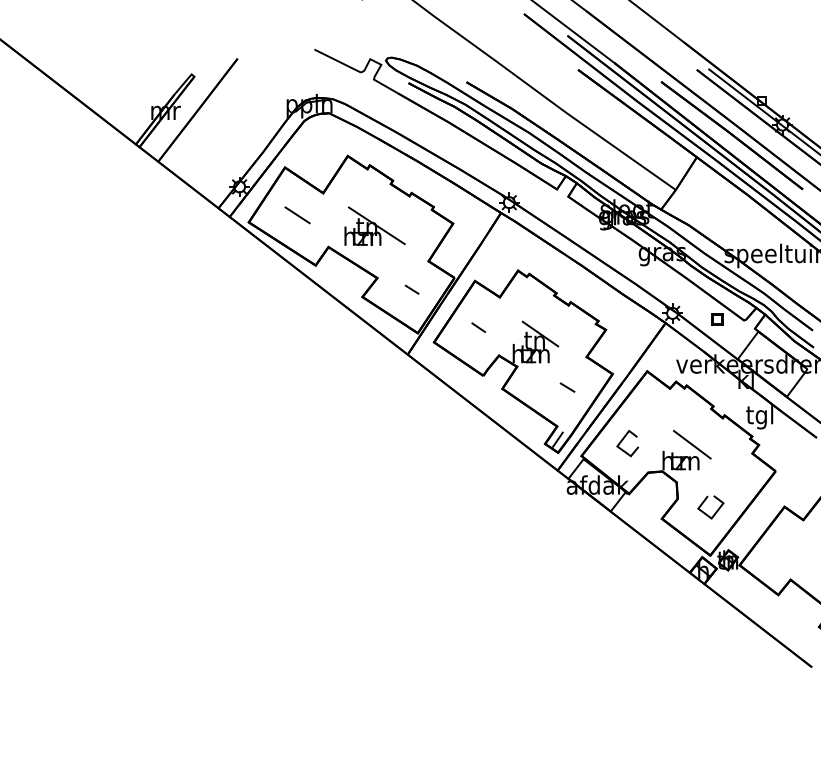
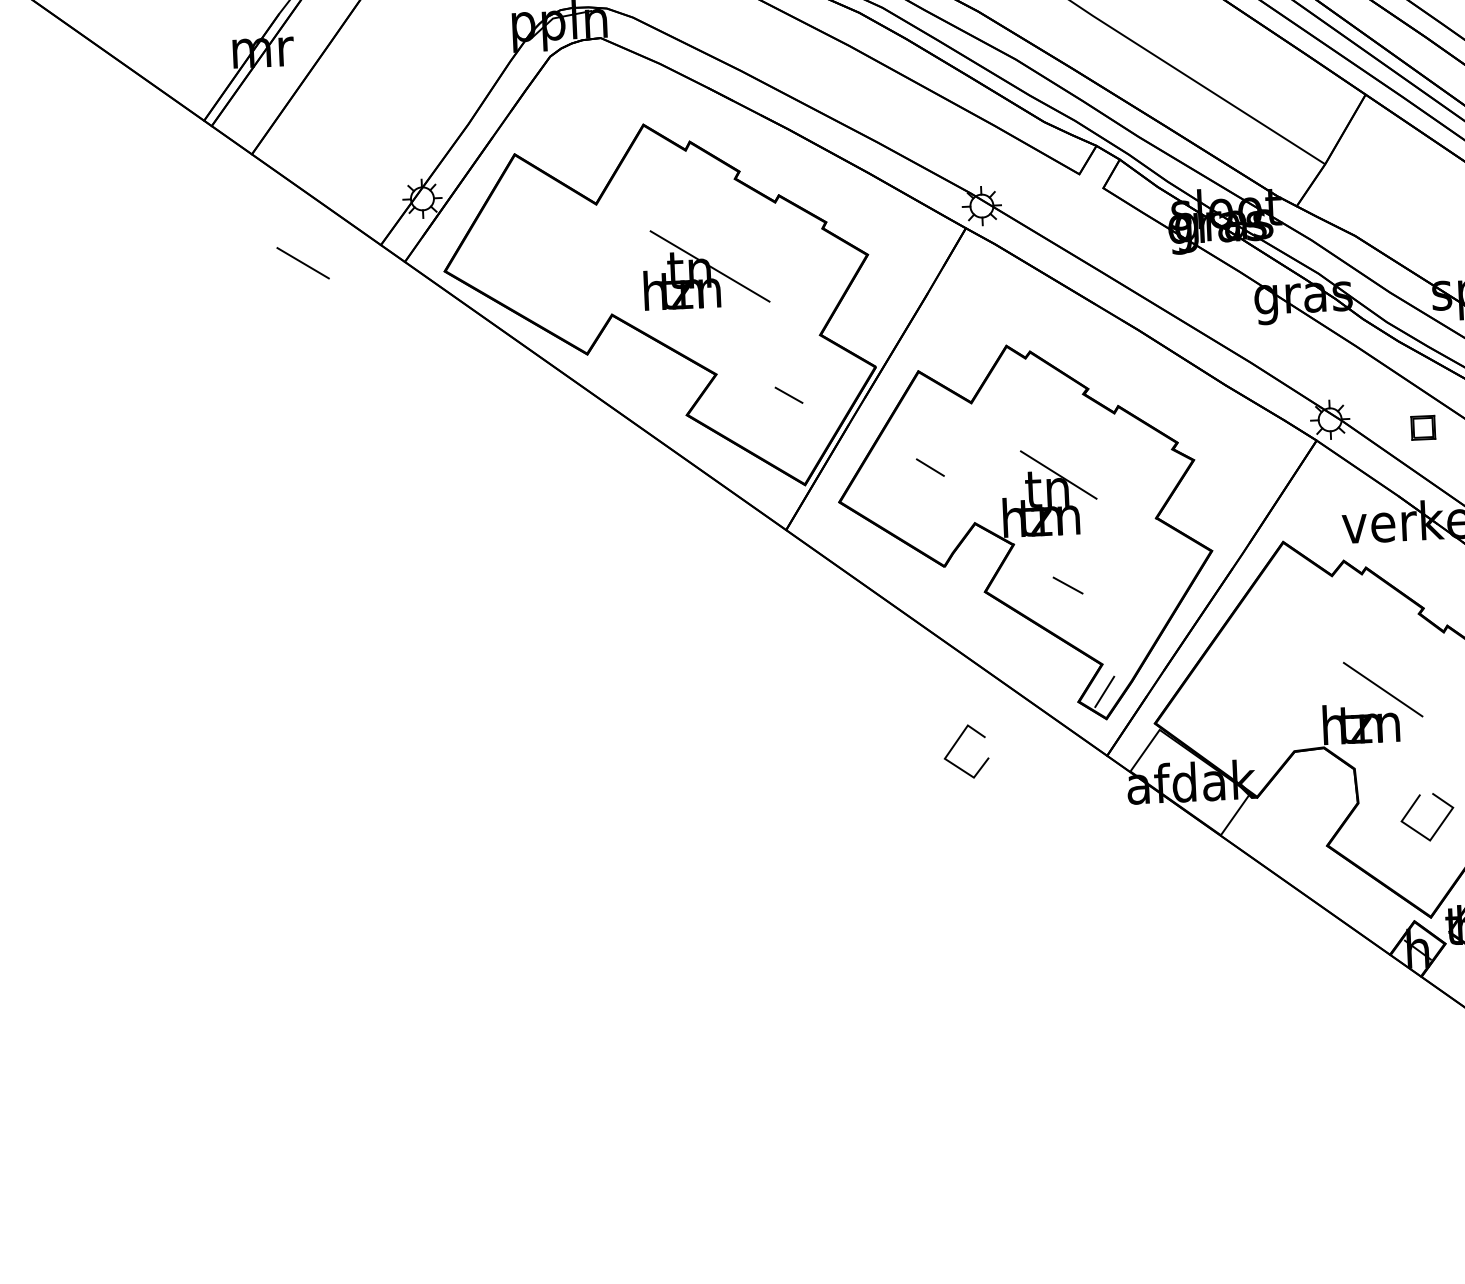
line: (297, 215) -> (302, 263), moved
line: (567, 387) -> (1067, 585), moved
line: (623, 440) -> (957, 745), moved

